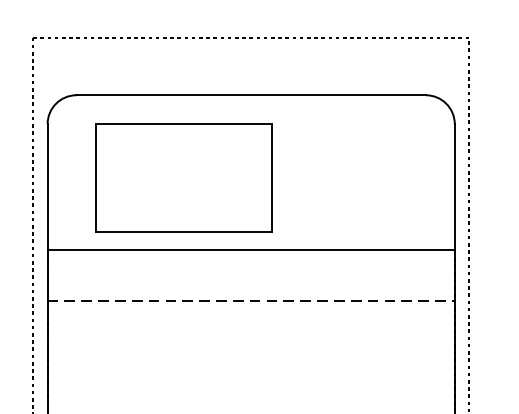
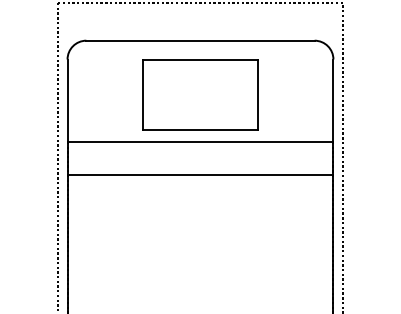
part: (183, 177) -> (200, 94), moved
line: (251, 300) -> (200, 174), dashed -> solid

